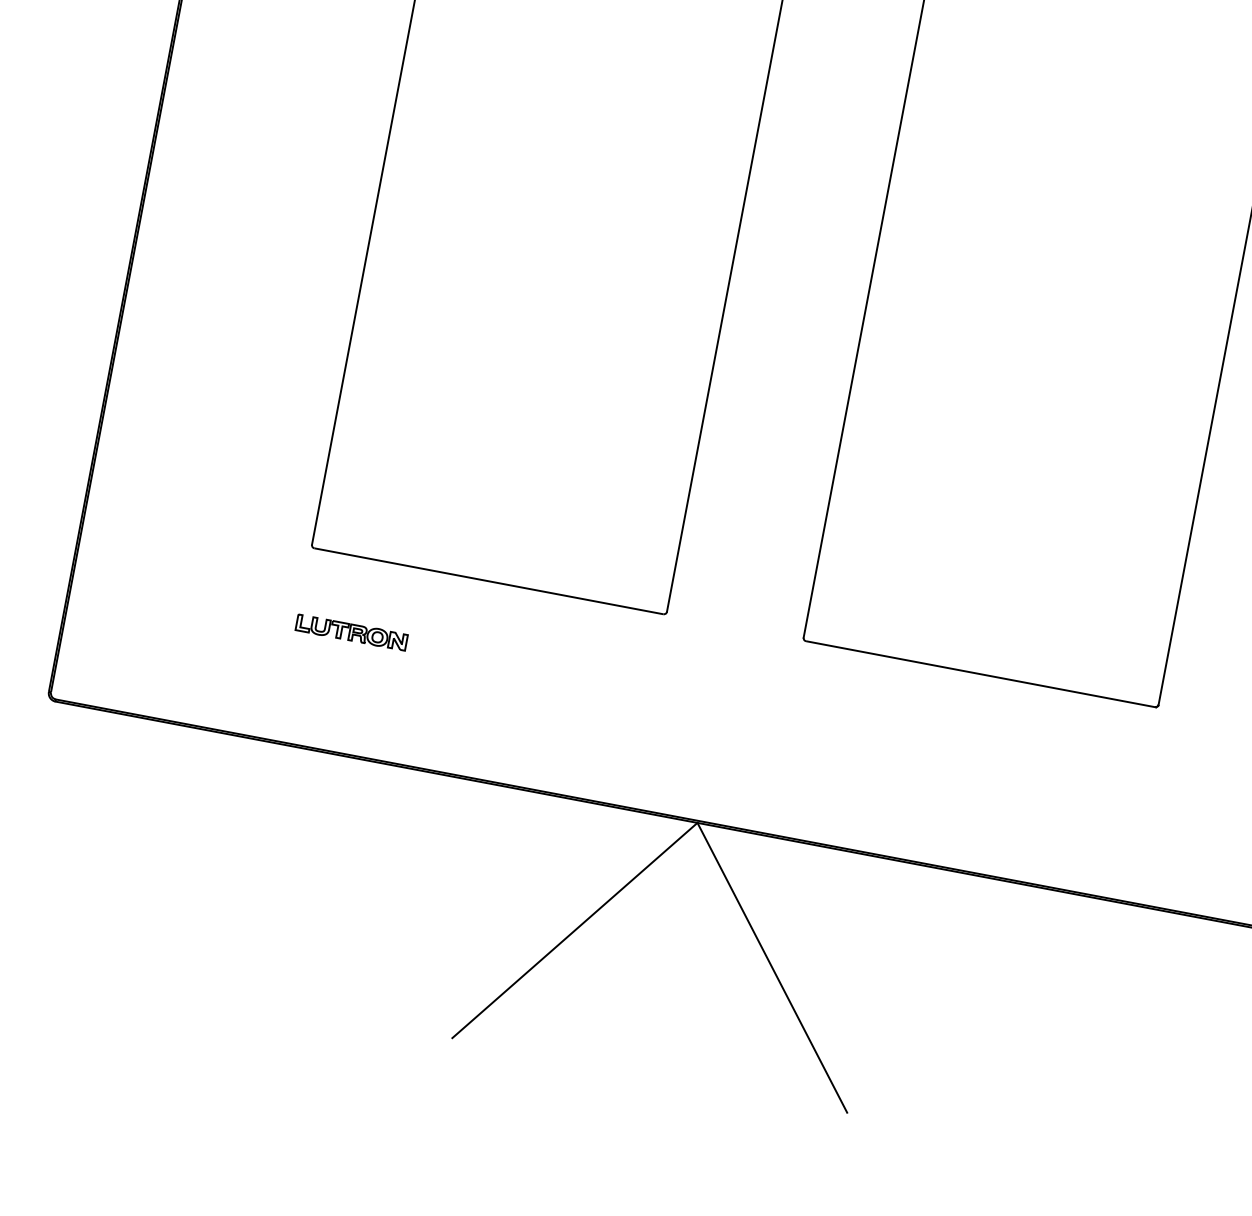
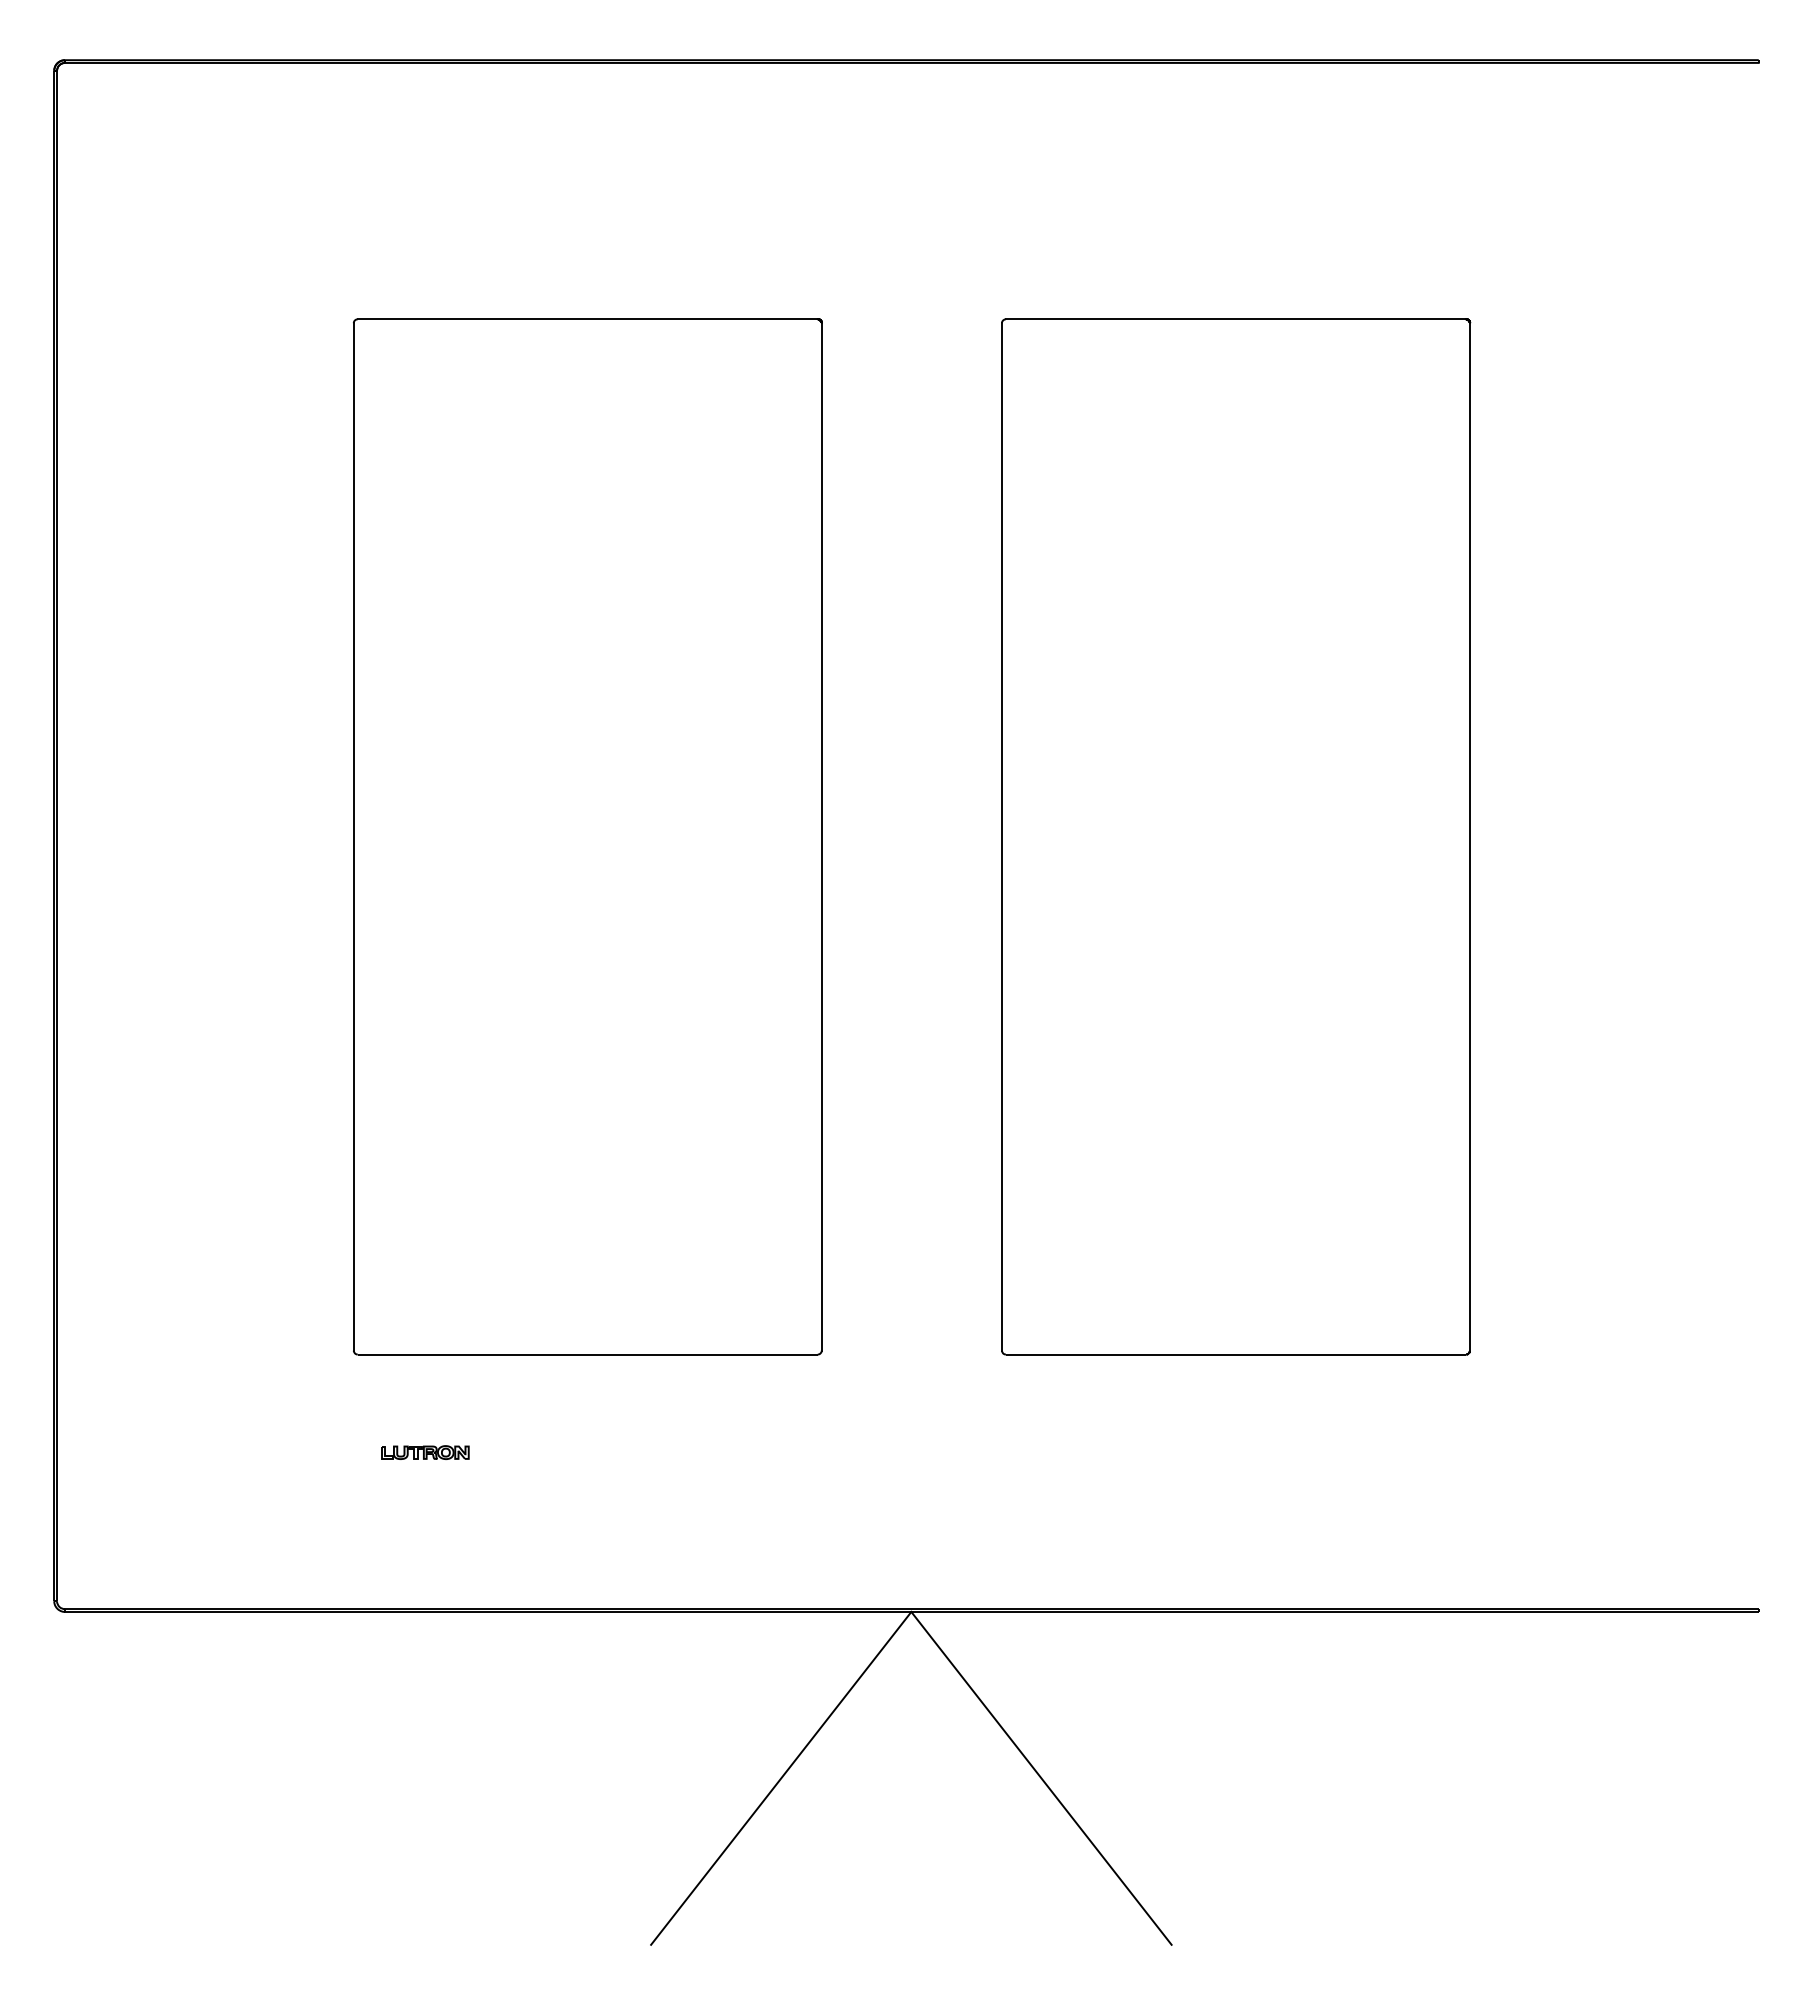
part: (351, 632) -> (425, 1452), size x0.6

